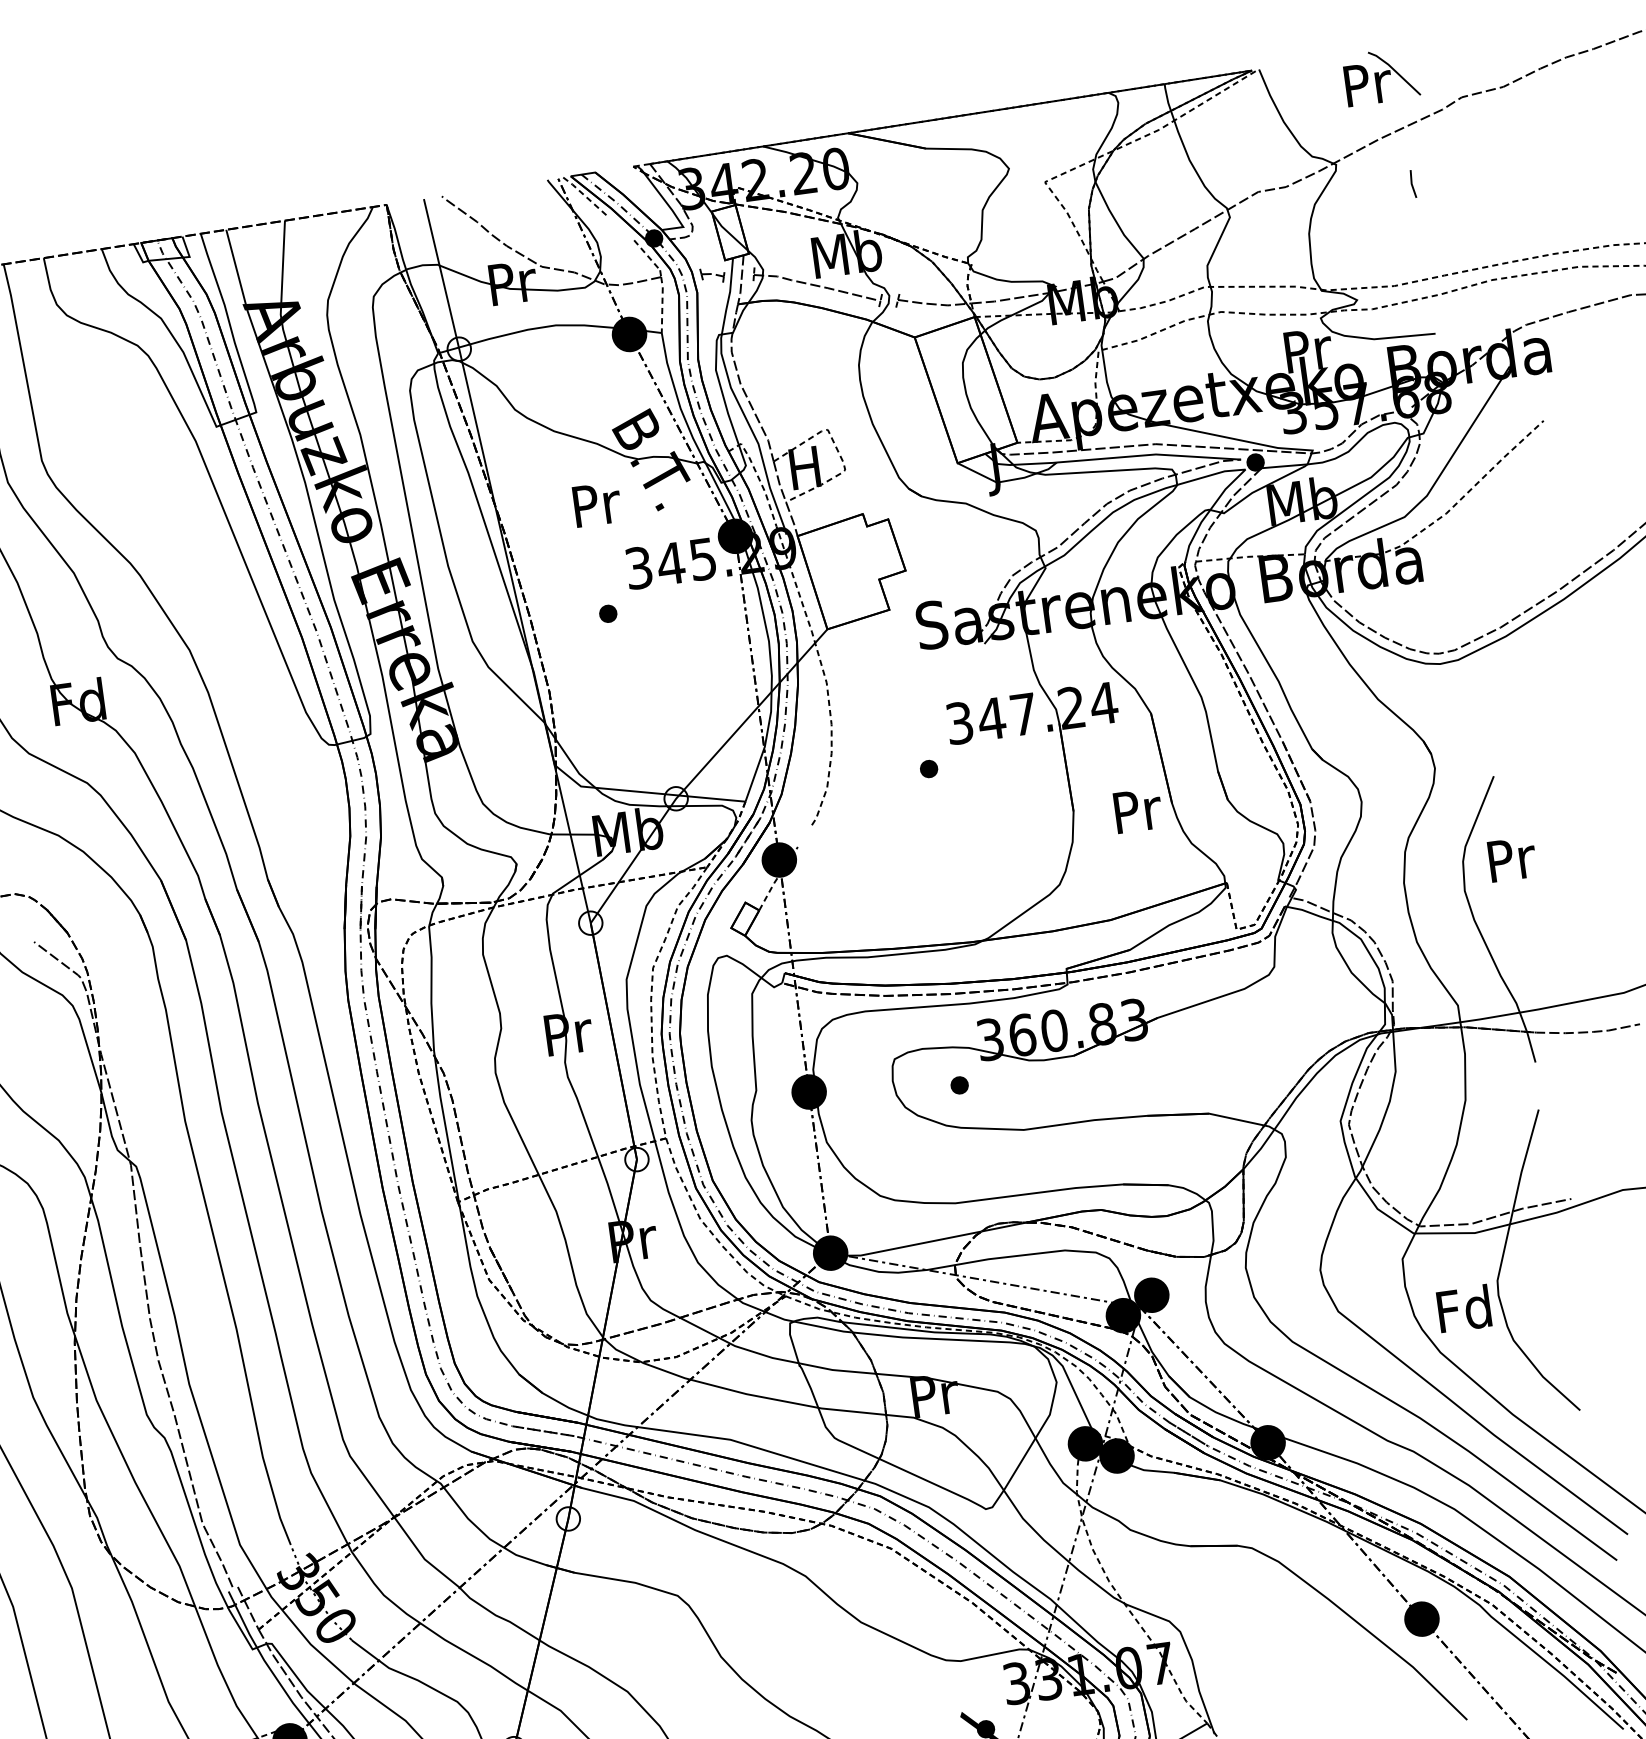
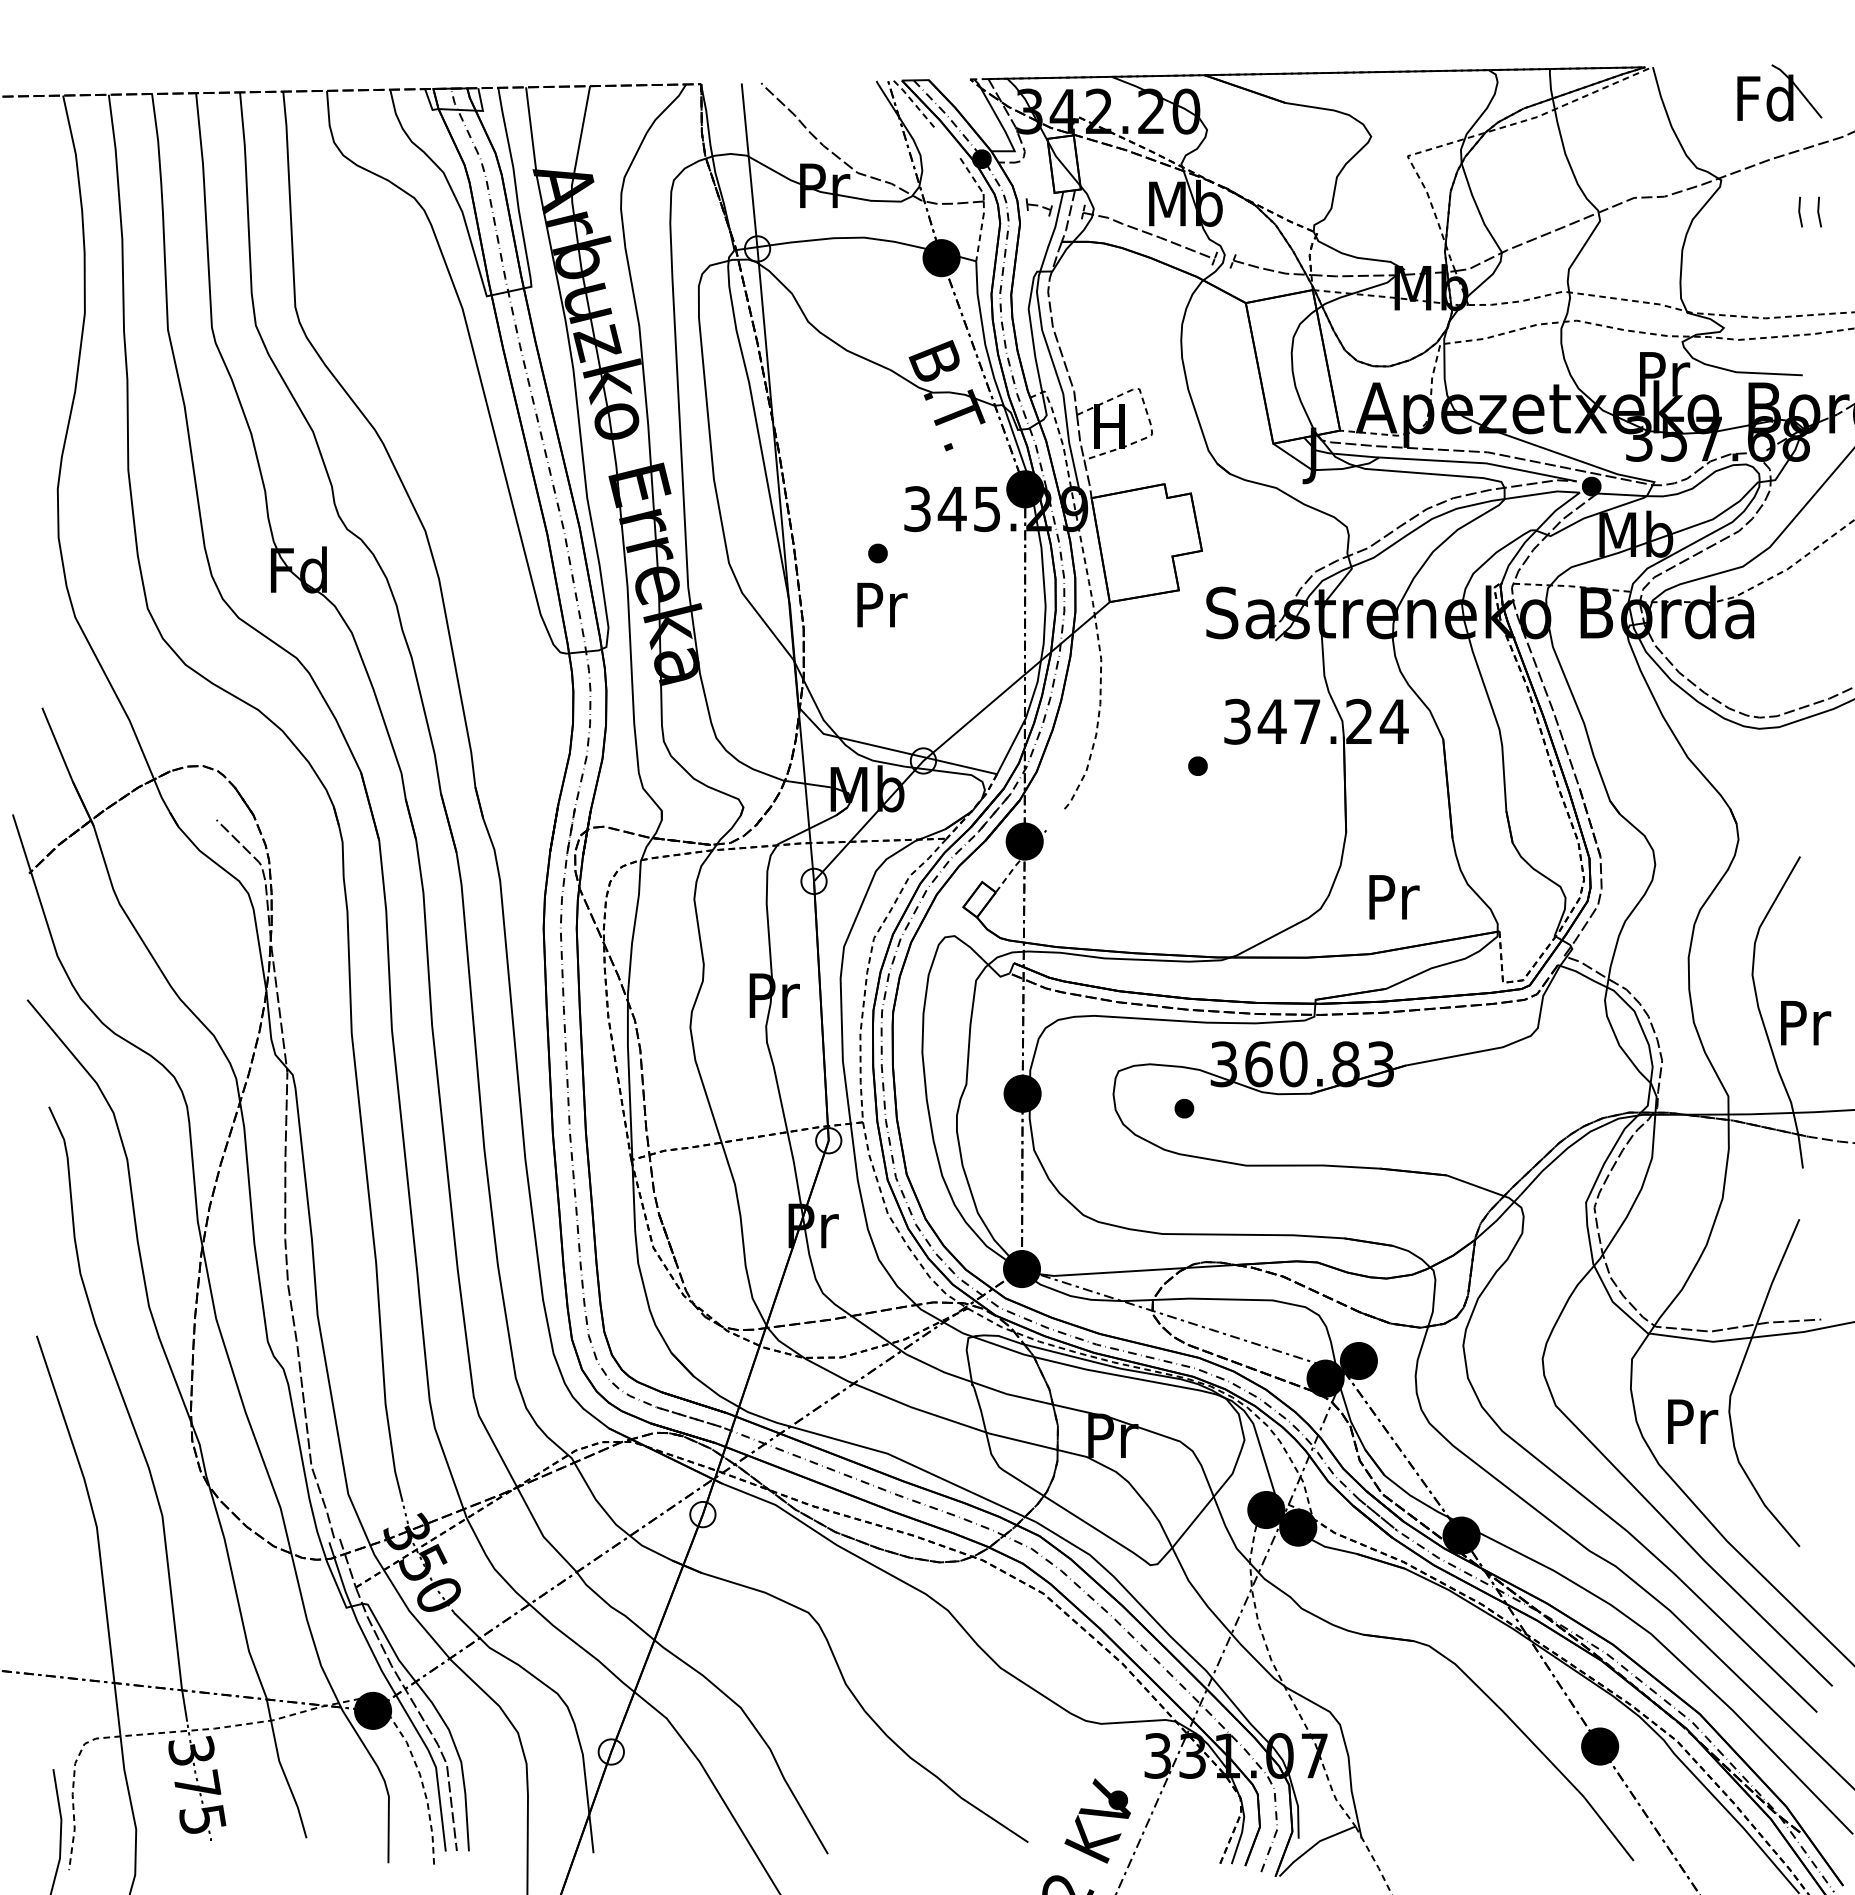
text: (1366, 83) -> (1765, 97), Pr -> Fd
line: (1430, 181) -> (1819, 211), added
text: (597, 503) -> (882, 604), moved
text: (1138, 810) -> (1394, 897), moved
text: (1512, 859) -> (1806, 1023), moved
text: (1463, 1308) -> (1690, 1420), Fd -> Pr

